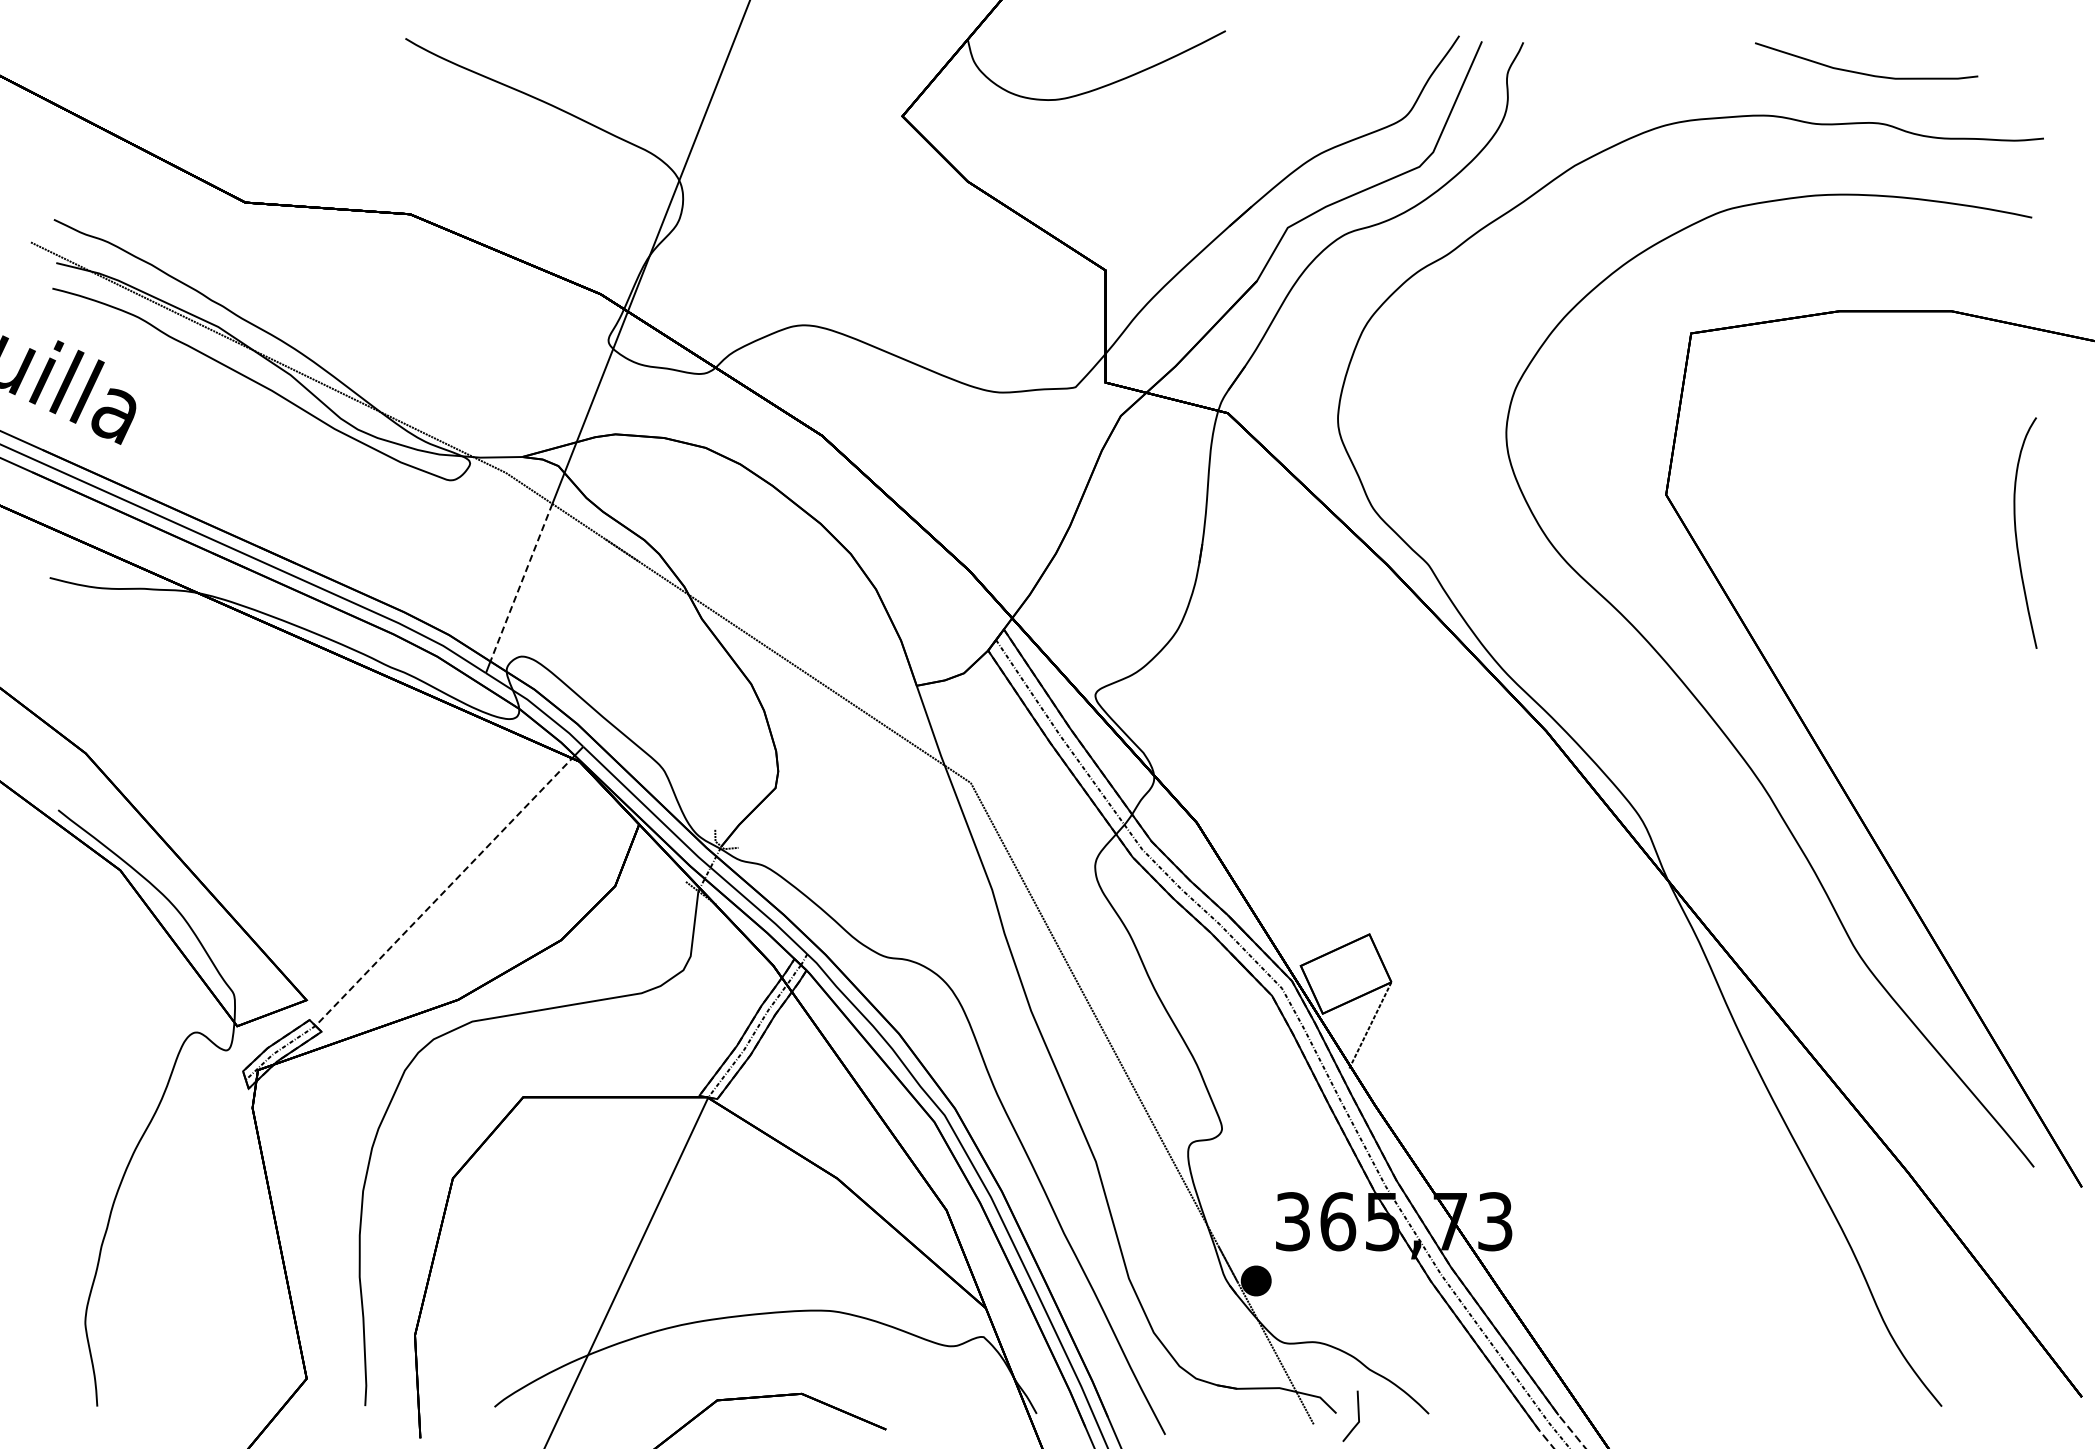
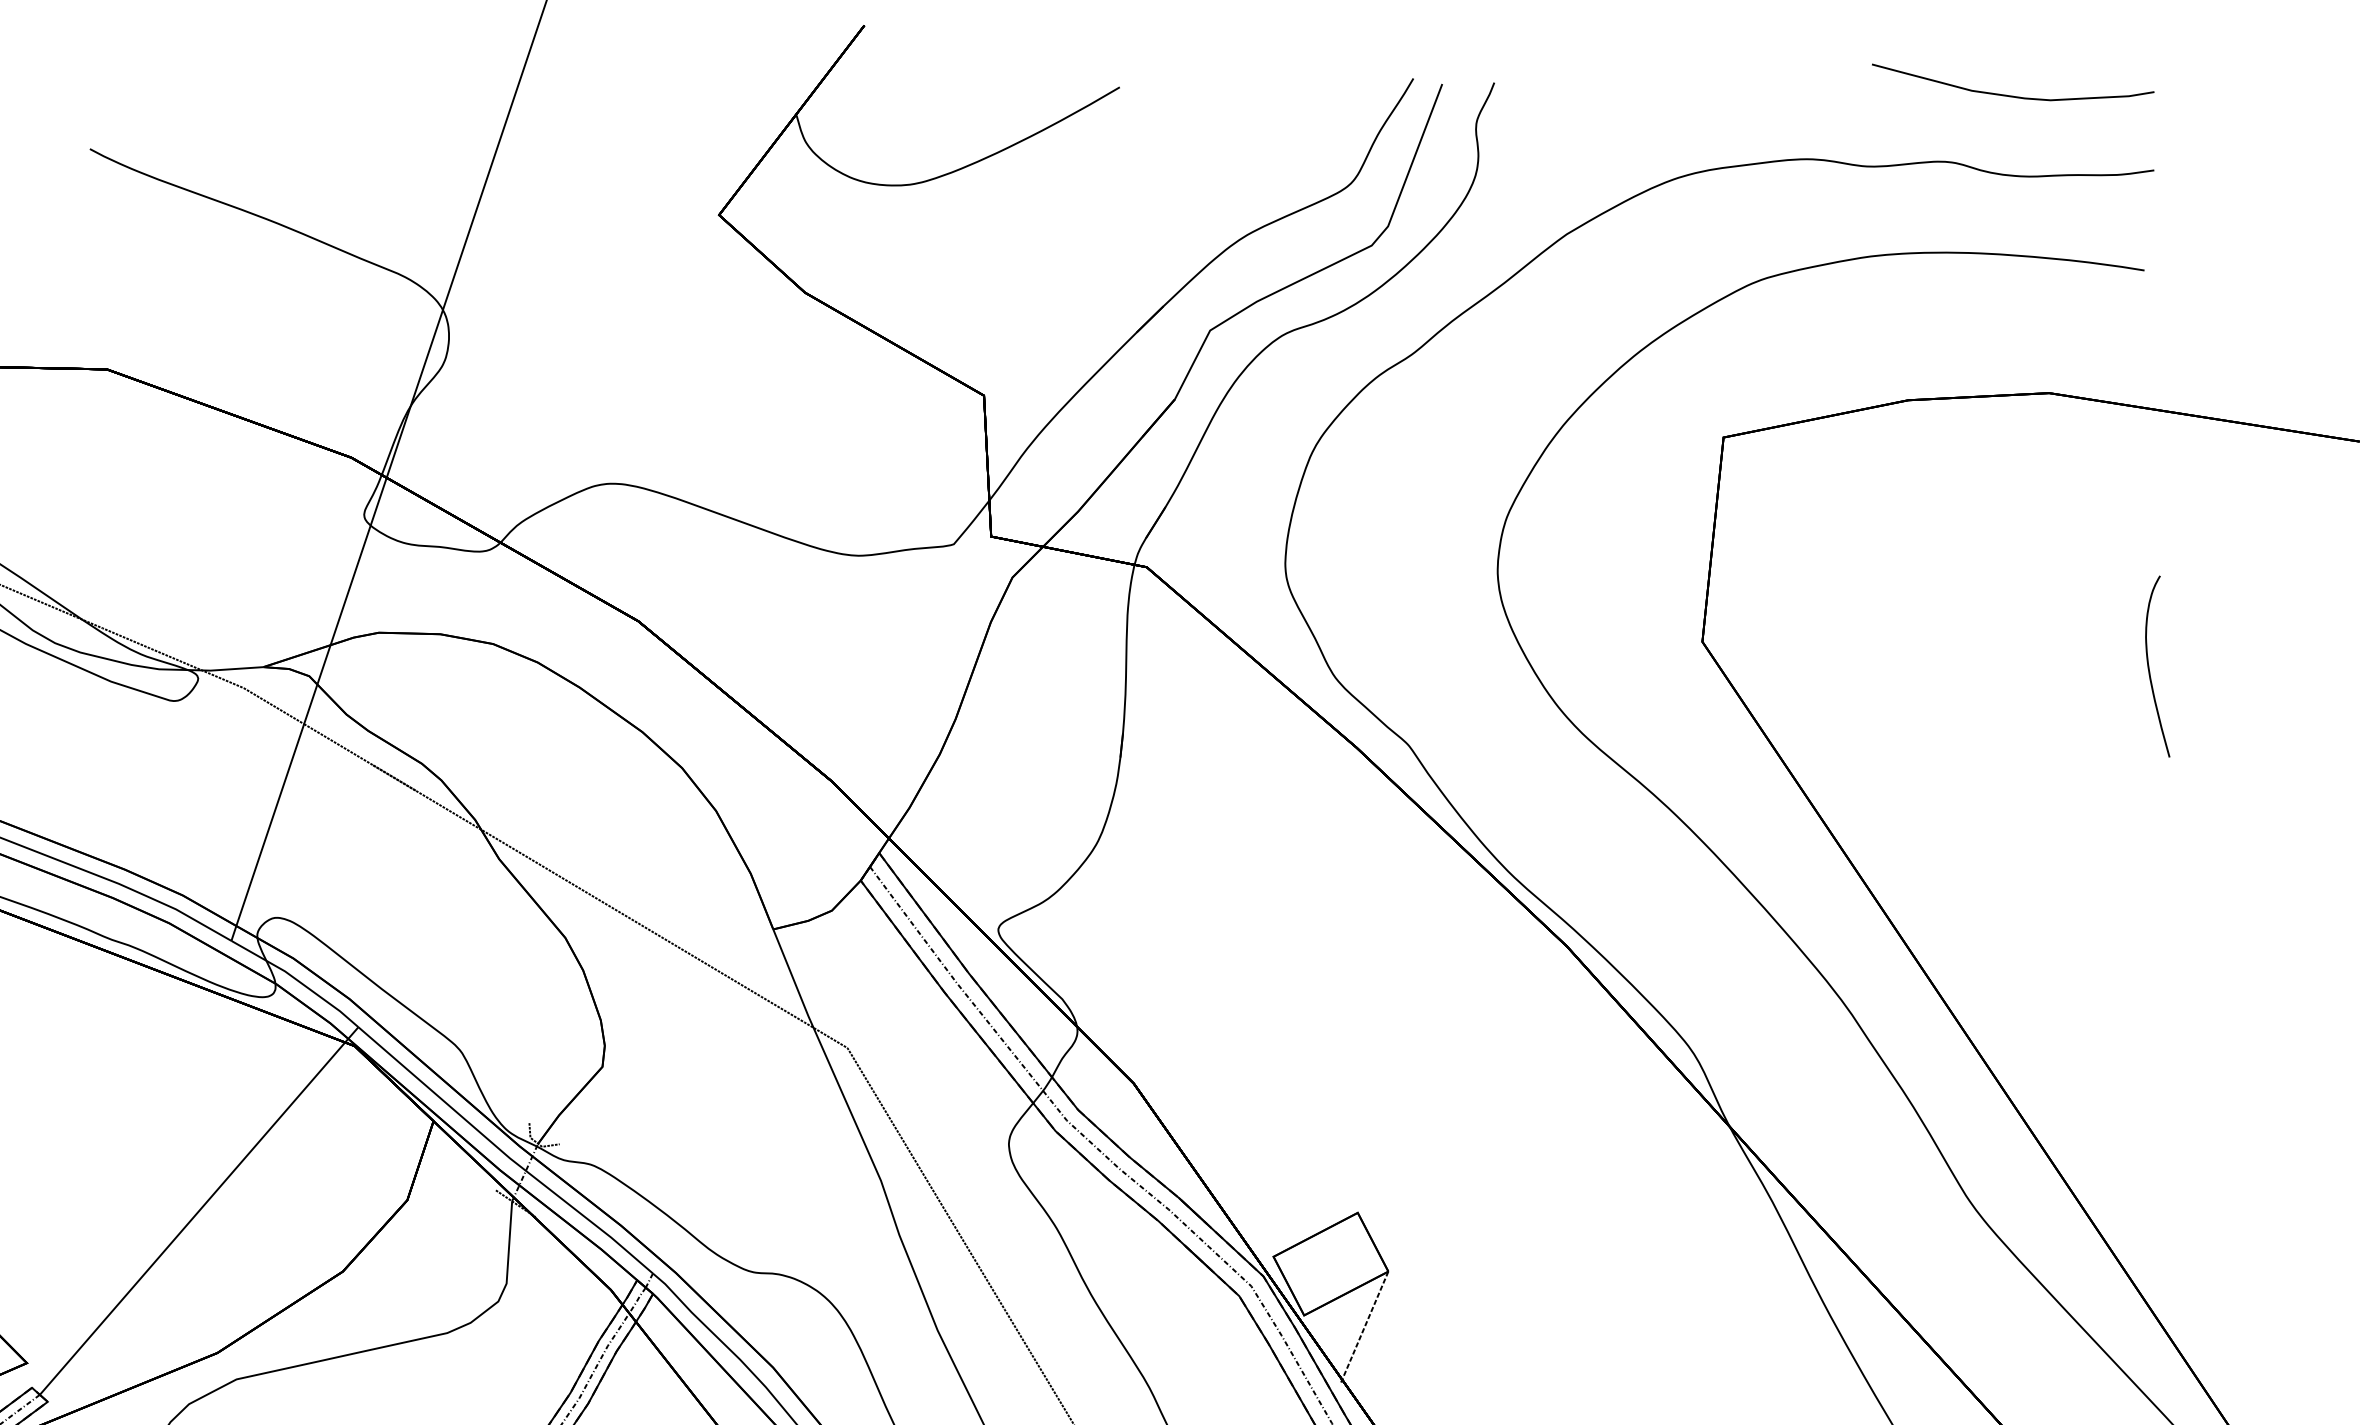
curve: (1862, 72) -> (2008, 94), moved
part: (2025, 532) -> (2156, 666), size x0.62
line: (521, 582) -> (270, 824), dashed -> solid
line: (444, 891) -> (193, 1217), dashed -> solid

